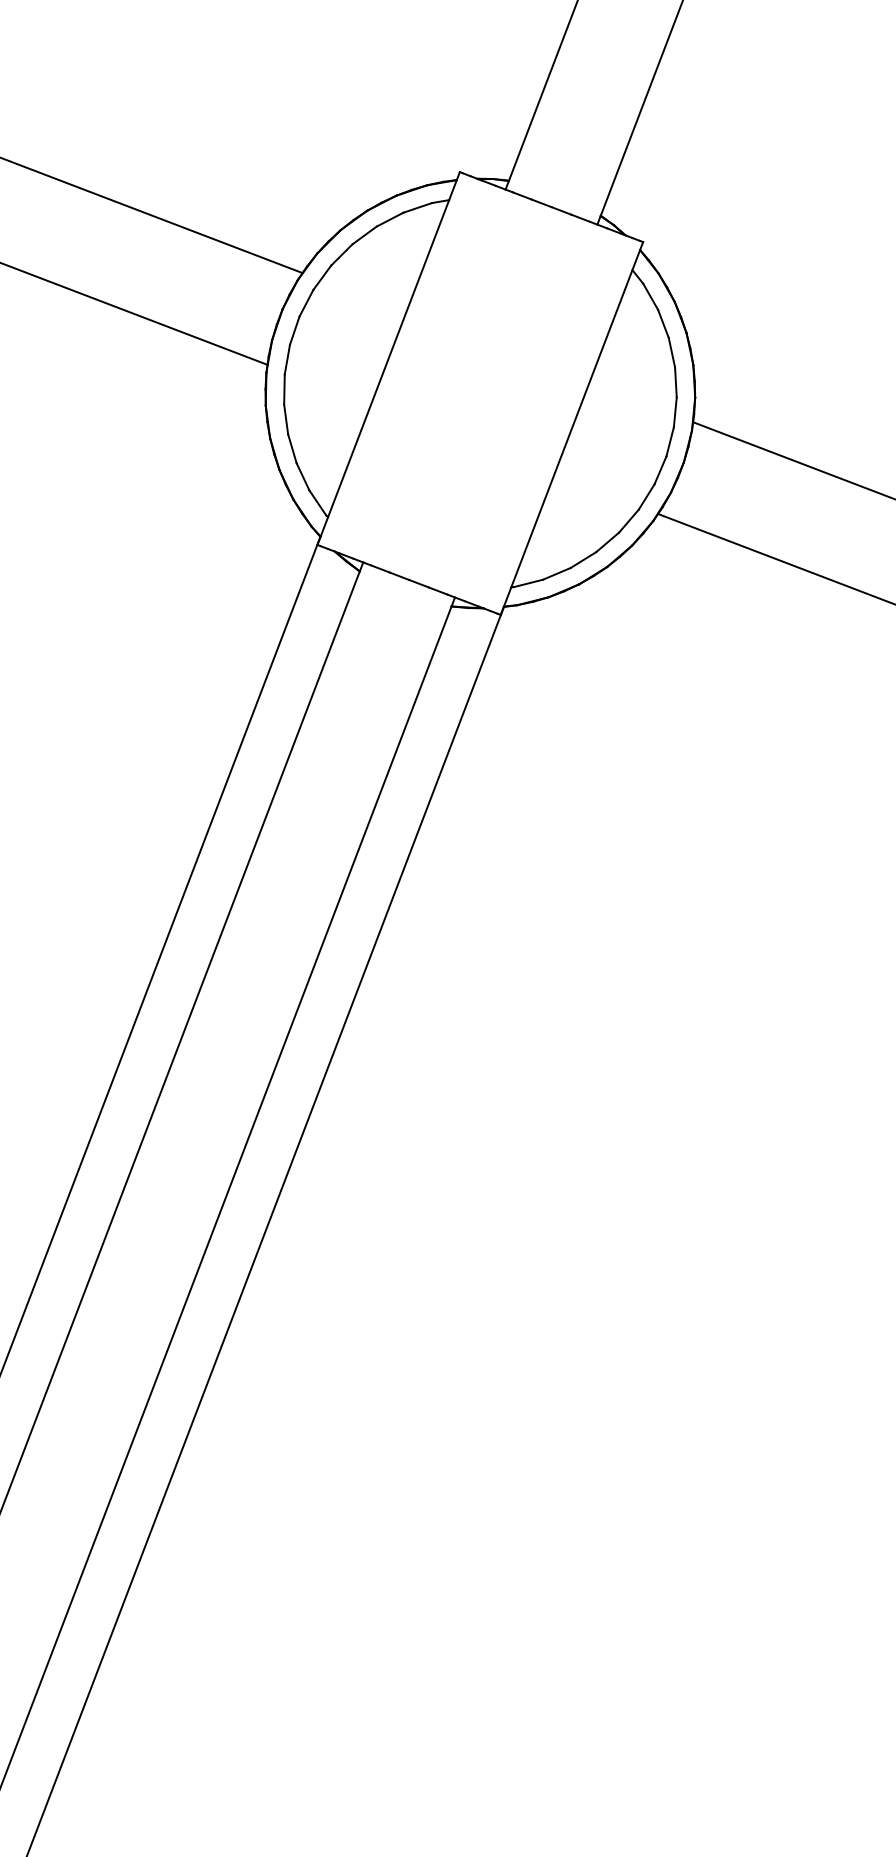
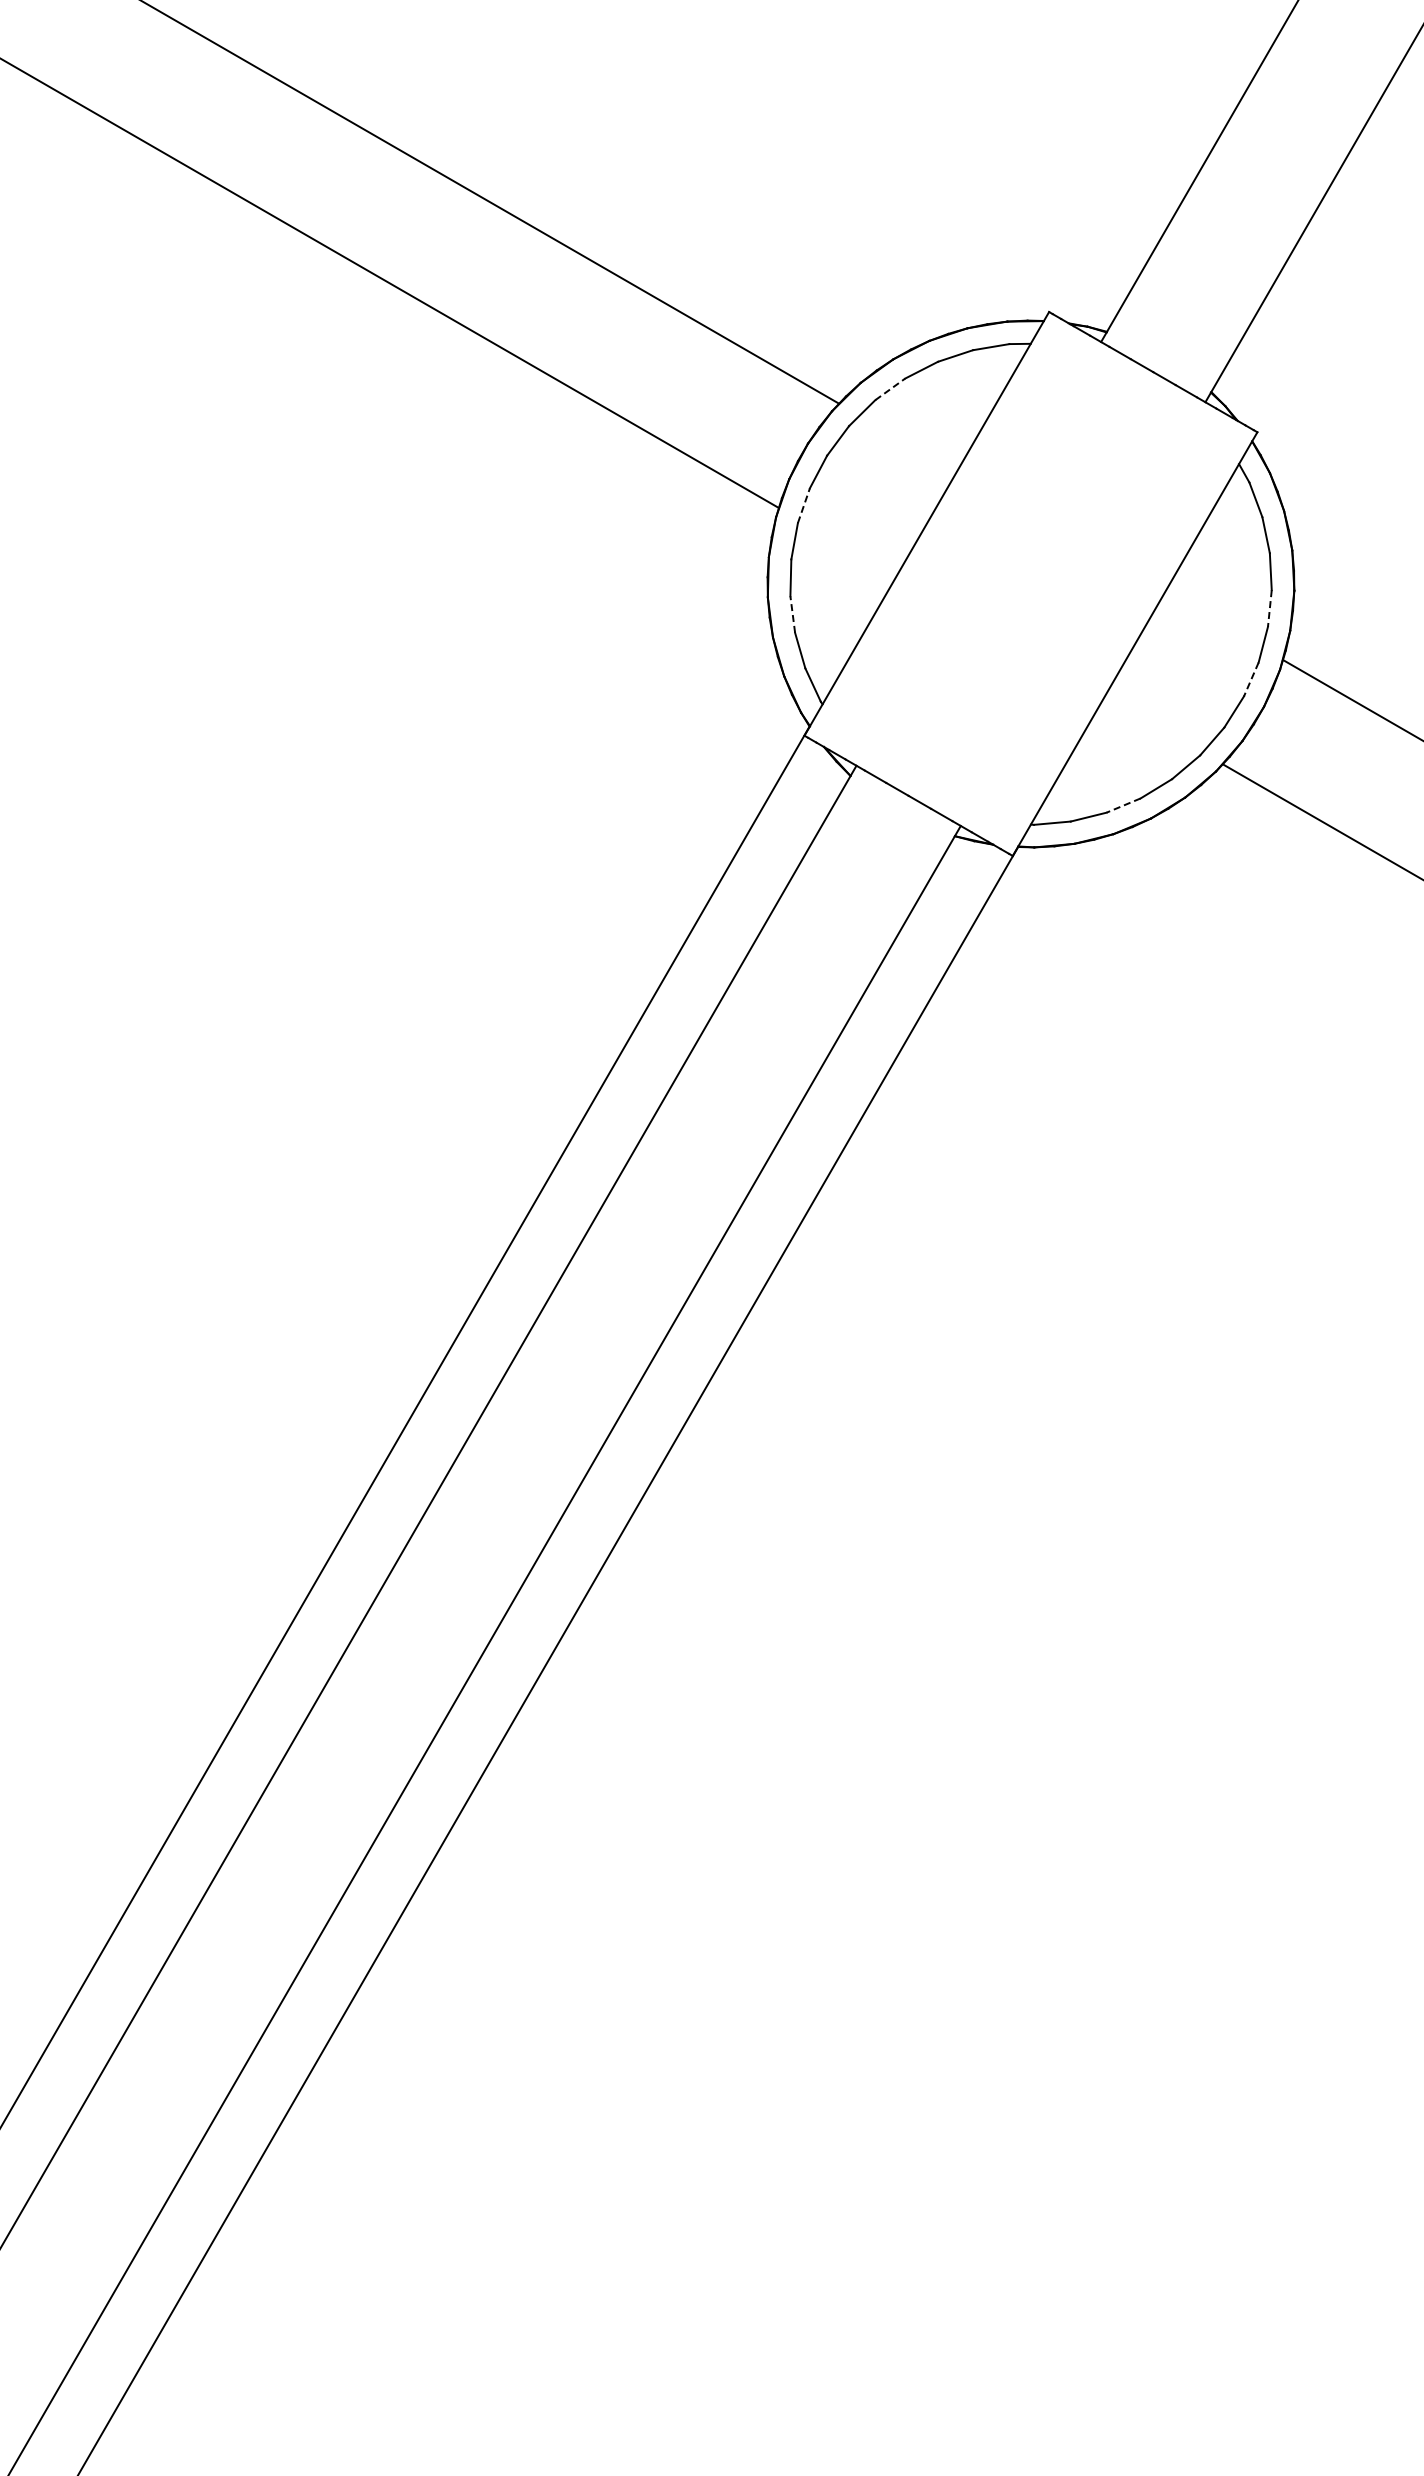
line: (342, 254) -> (890, 389), solid -> dashed
line: (287, 359) -> (804, 505), solid -> dashed
line: (675, 383) -> (1269, 609), solid -> dashed
line: (670, 441) -> (1251, 679), solid -> dashed
line: (292, 448) -> (792, 614), solid -> dashed
line: (583, 559) -> (1123, 805), solid -> dashed

